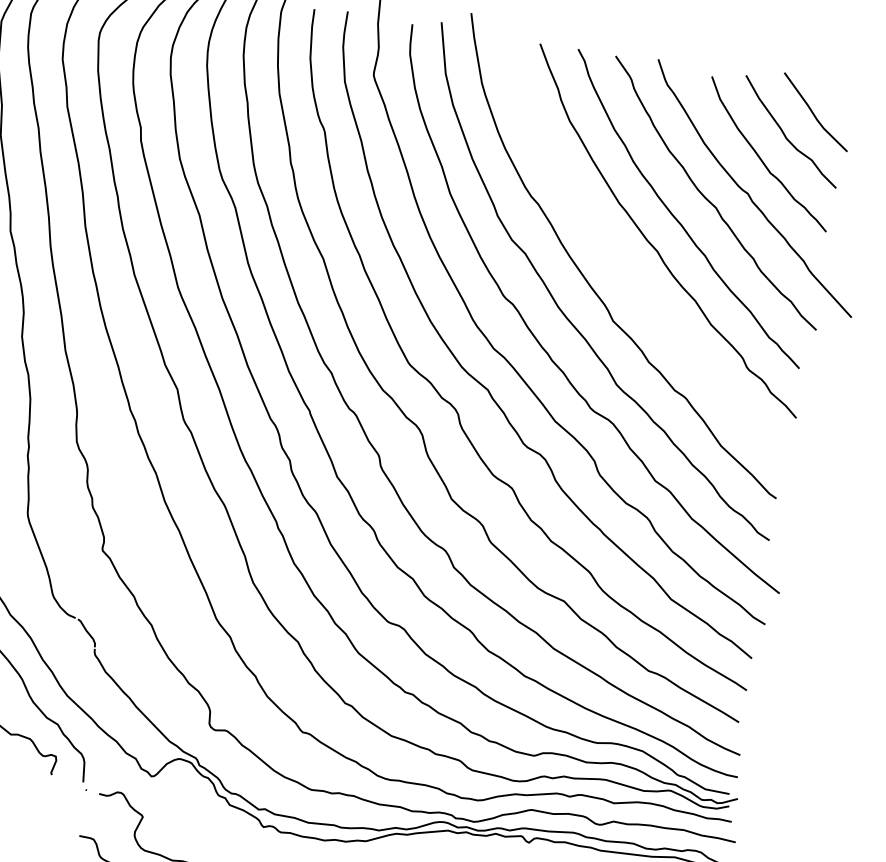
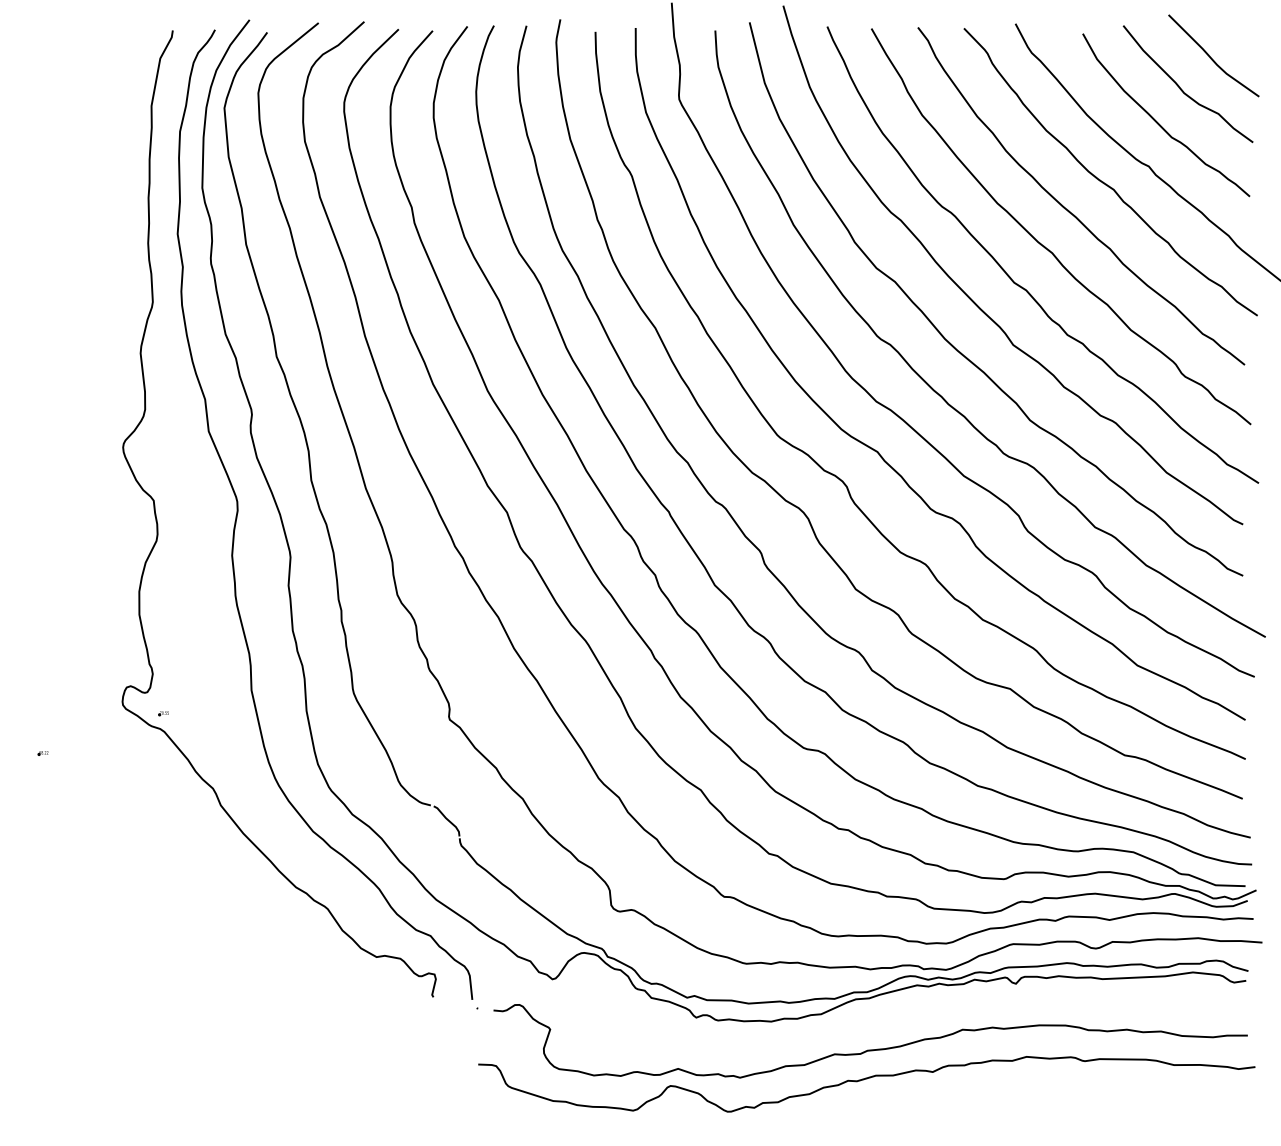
curve: (628, 274) -> (1022, 286), added

